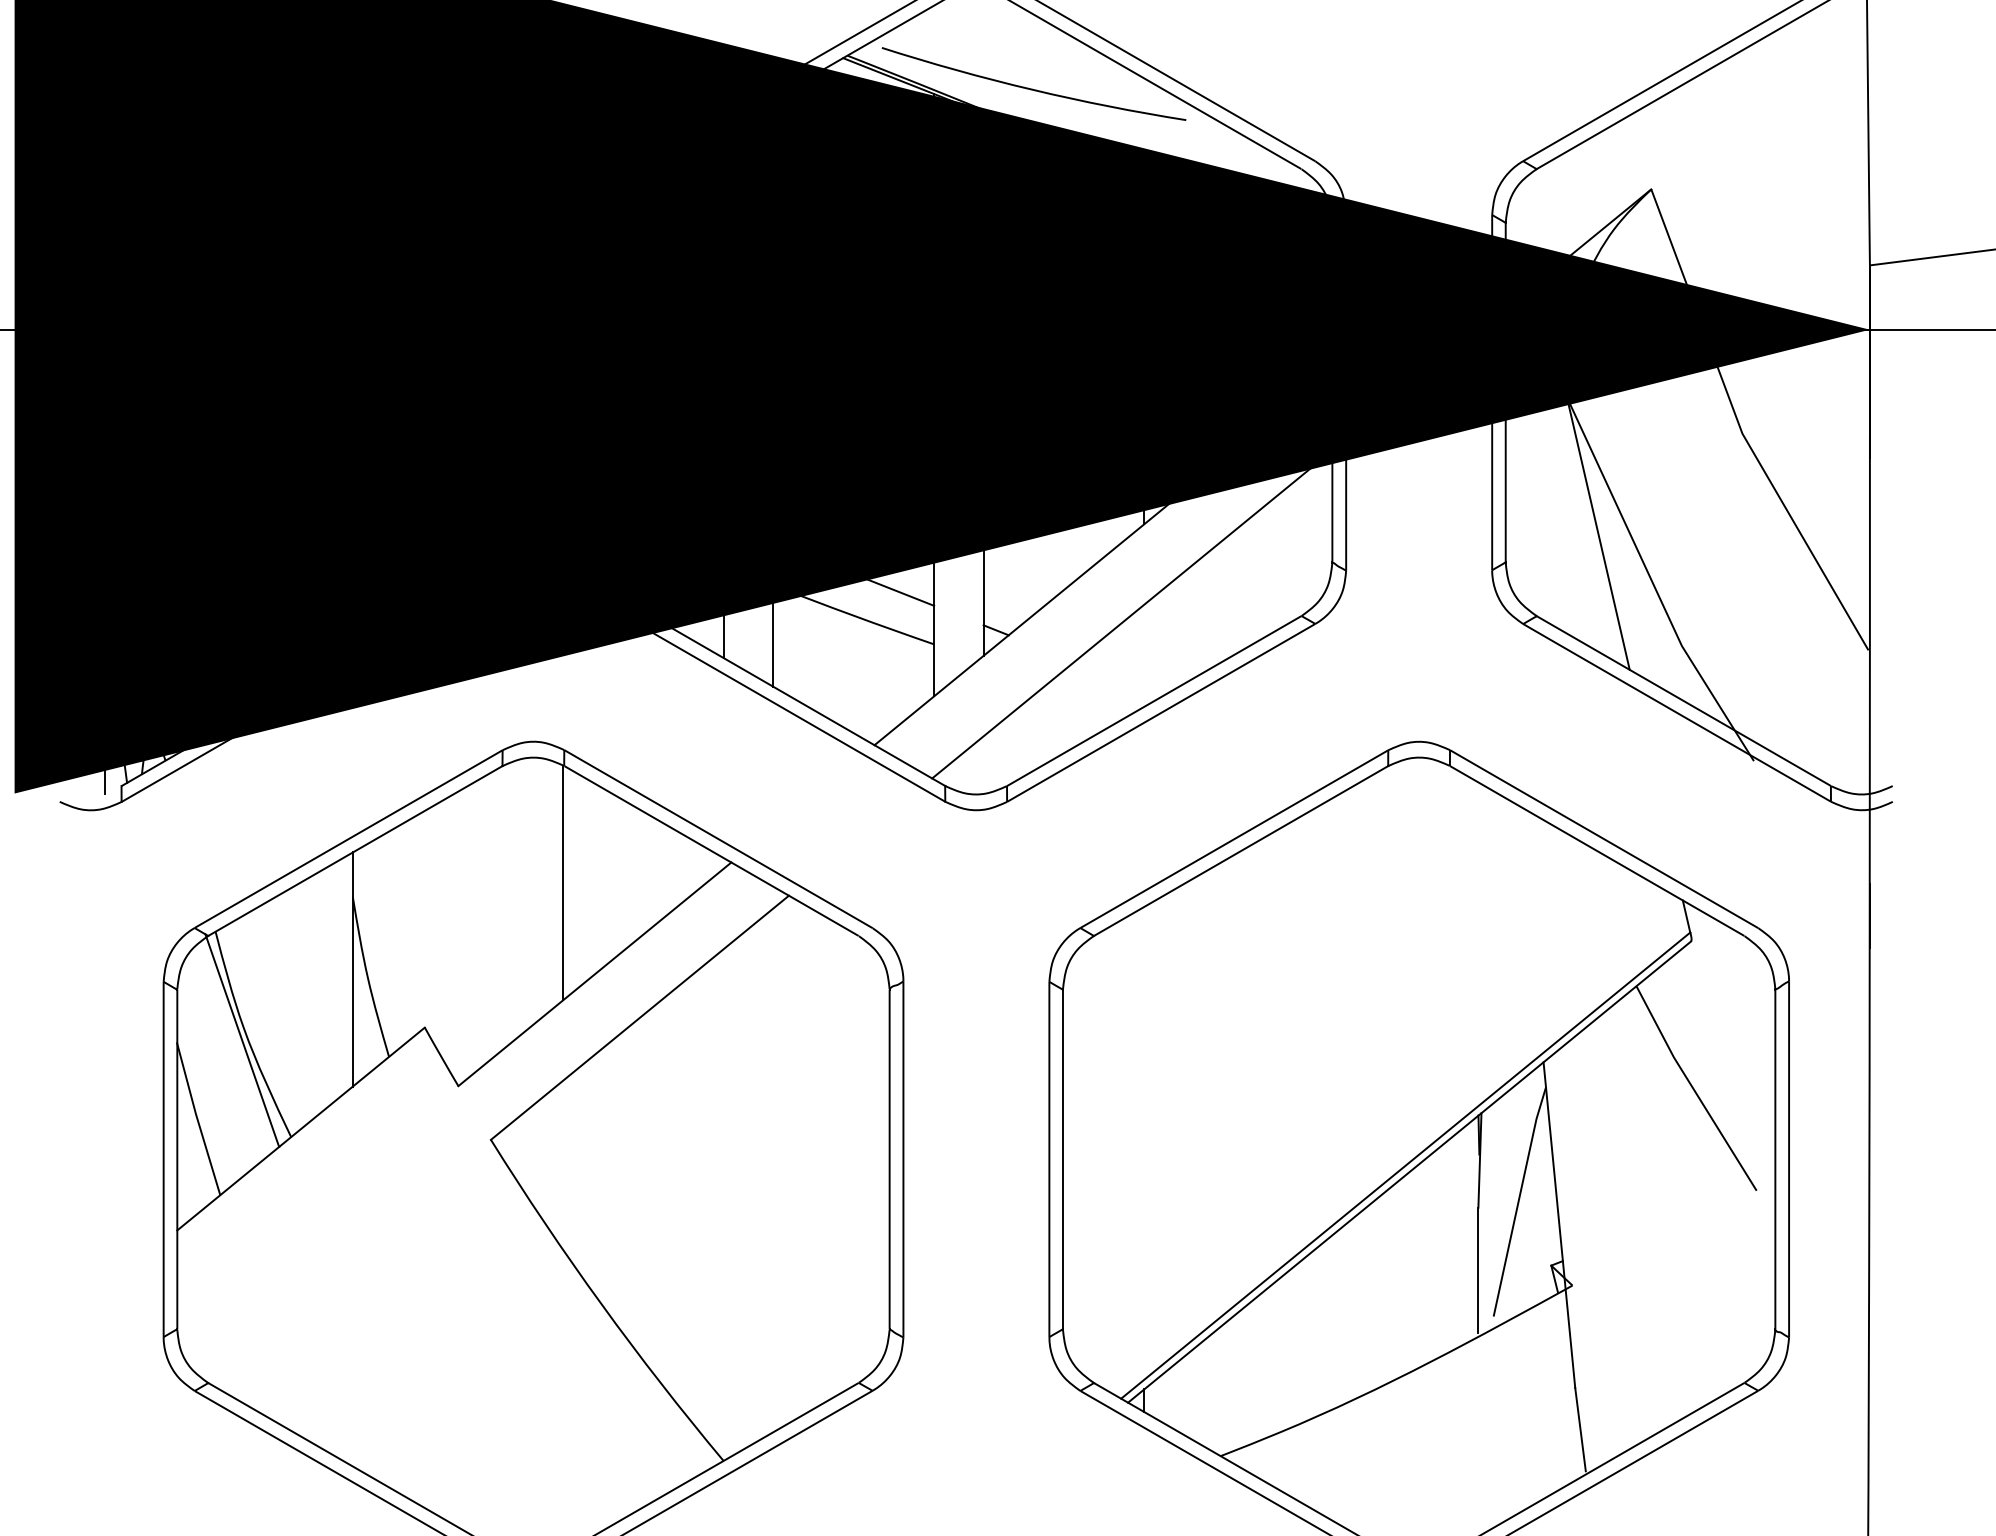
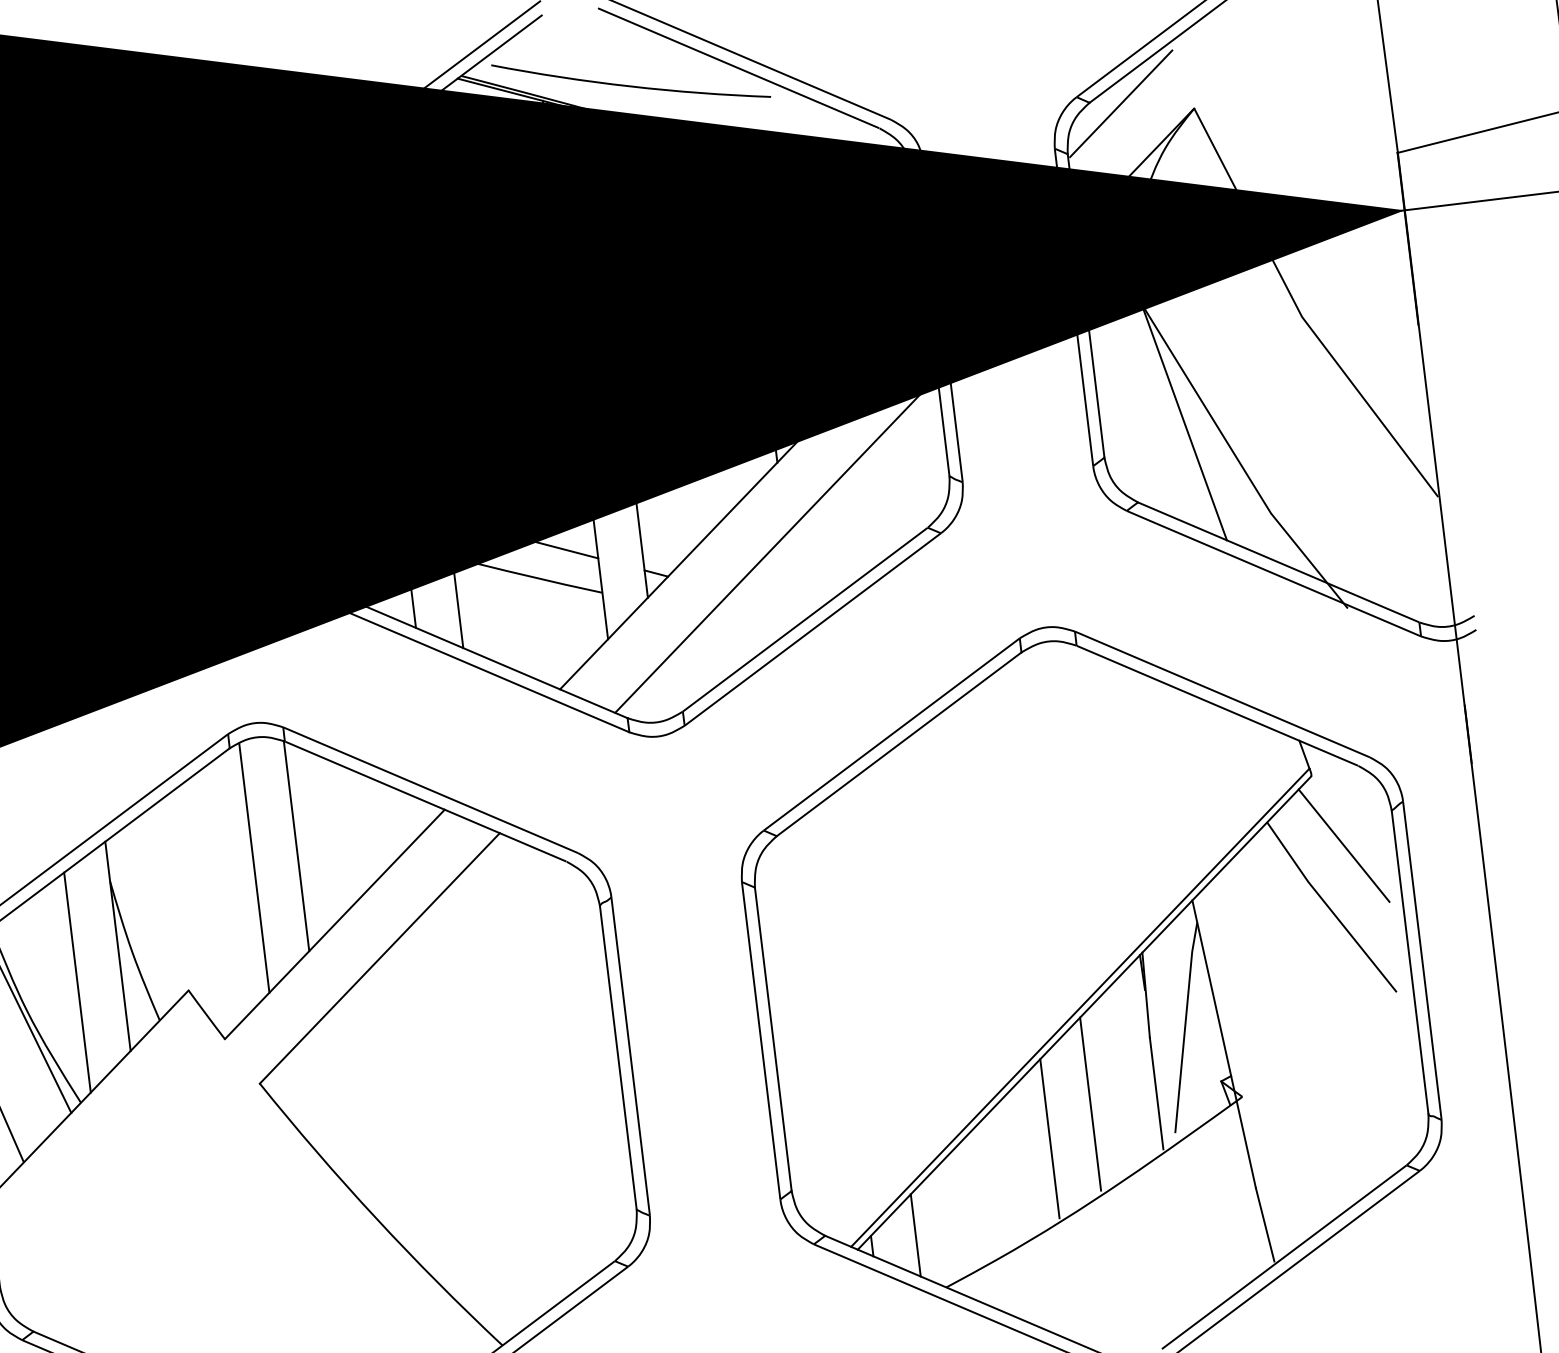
line: (1571, 174) -> (1121, 103), added
line: (513, 901) -> (254, 868), added
line: (303, 1004) -> (77, 982), added
line: (1717, 1022) -> (1343, 846), added
line: (1404, 1273) -> (1090, 1104), added
line: (1354, 1305) -> (1049, 1138), added
line: (1193, 1394) -> (915, 1235), added

